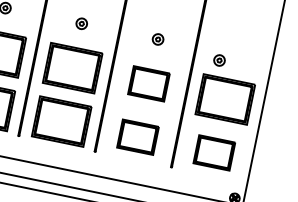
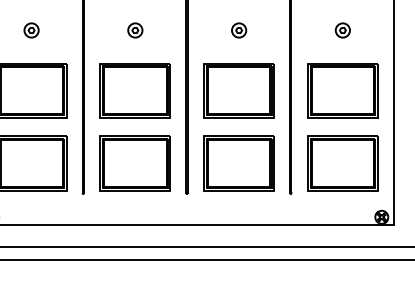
part: (219, 60) -> (342, 30), moved
part: (148, 83) -> (238, 90), size x1.43
part: (137, 137) -> (238, 163), size x1.43
part: (214, 152) -> (342, 163), size x1.43

